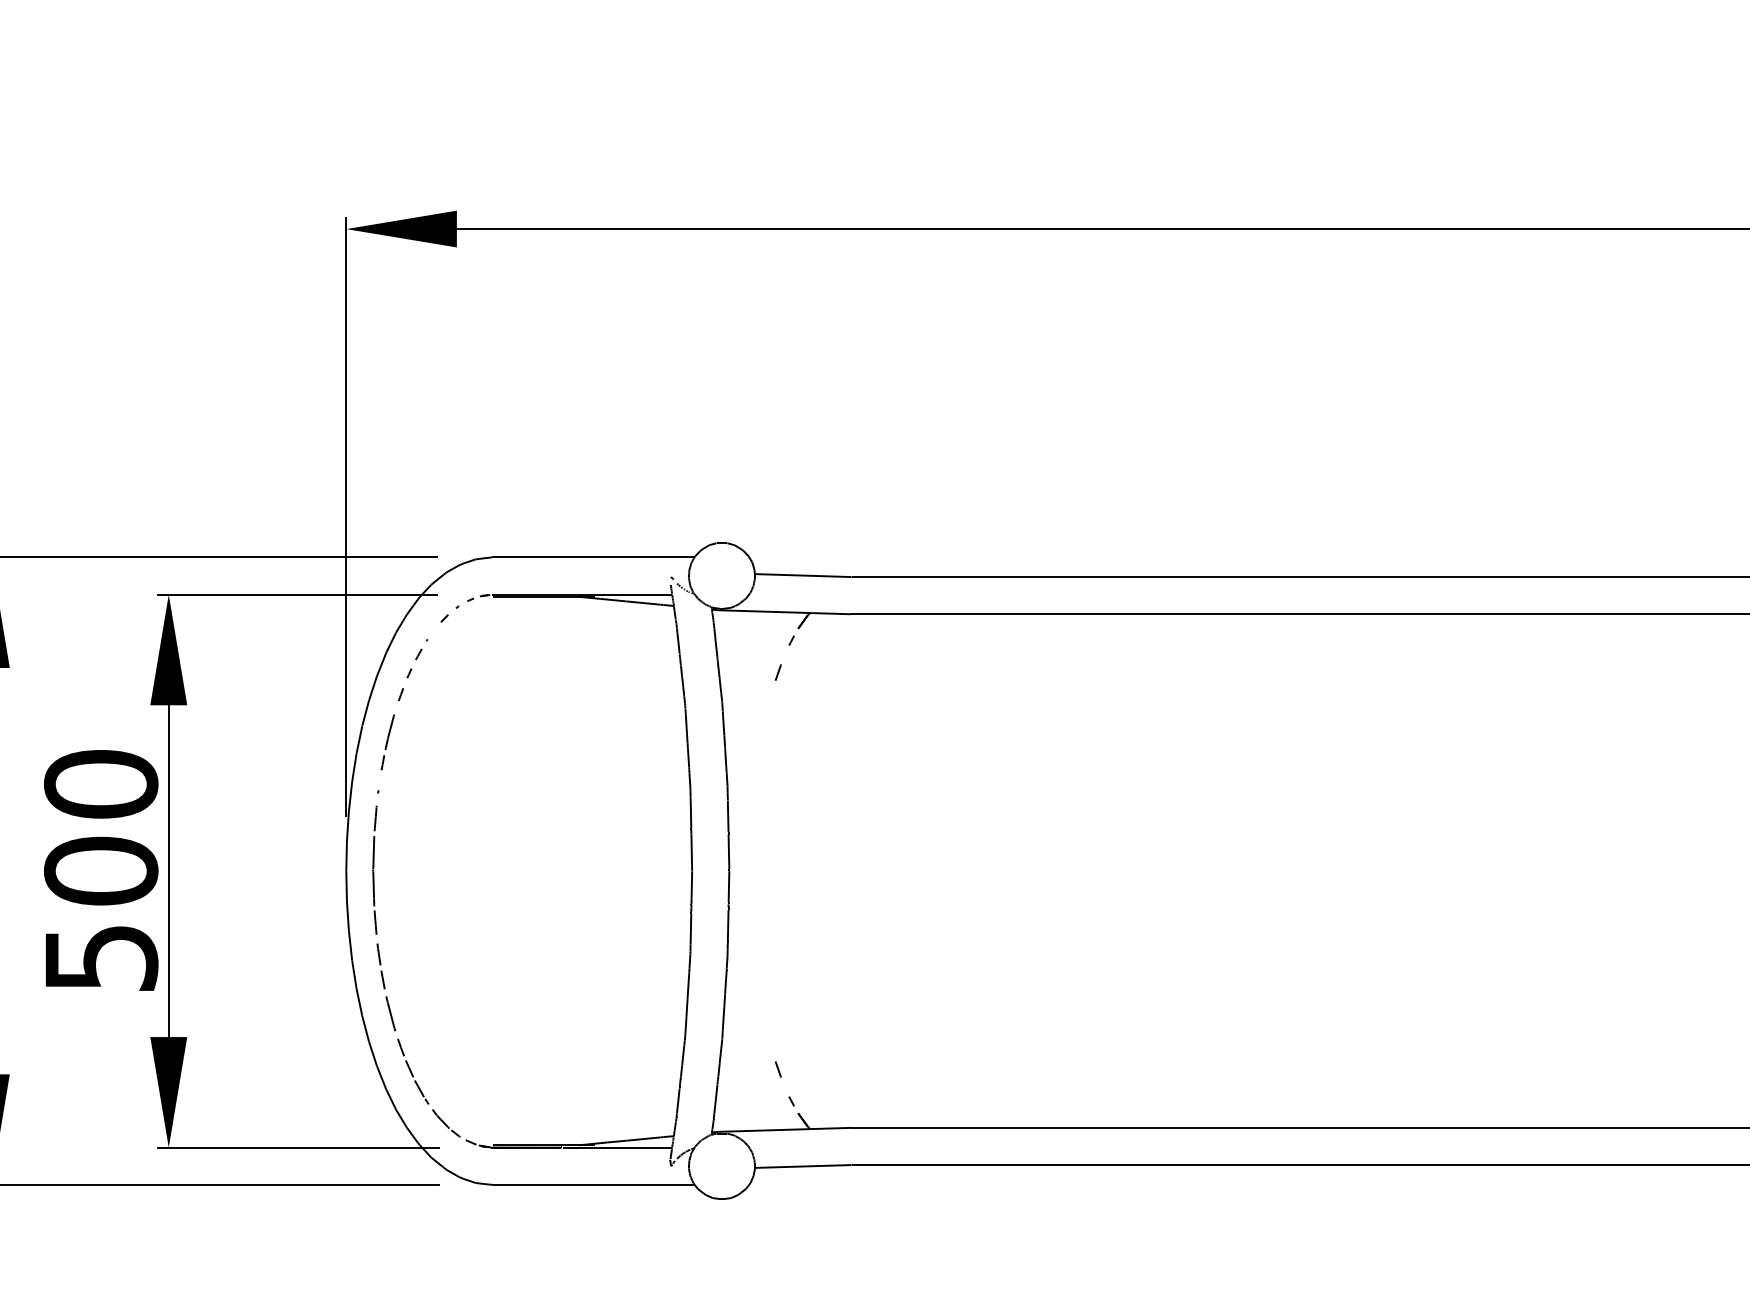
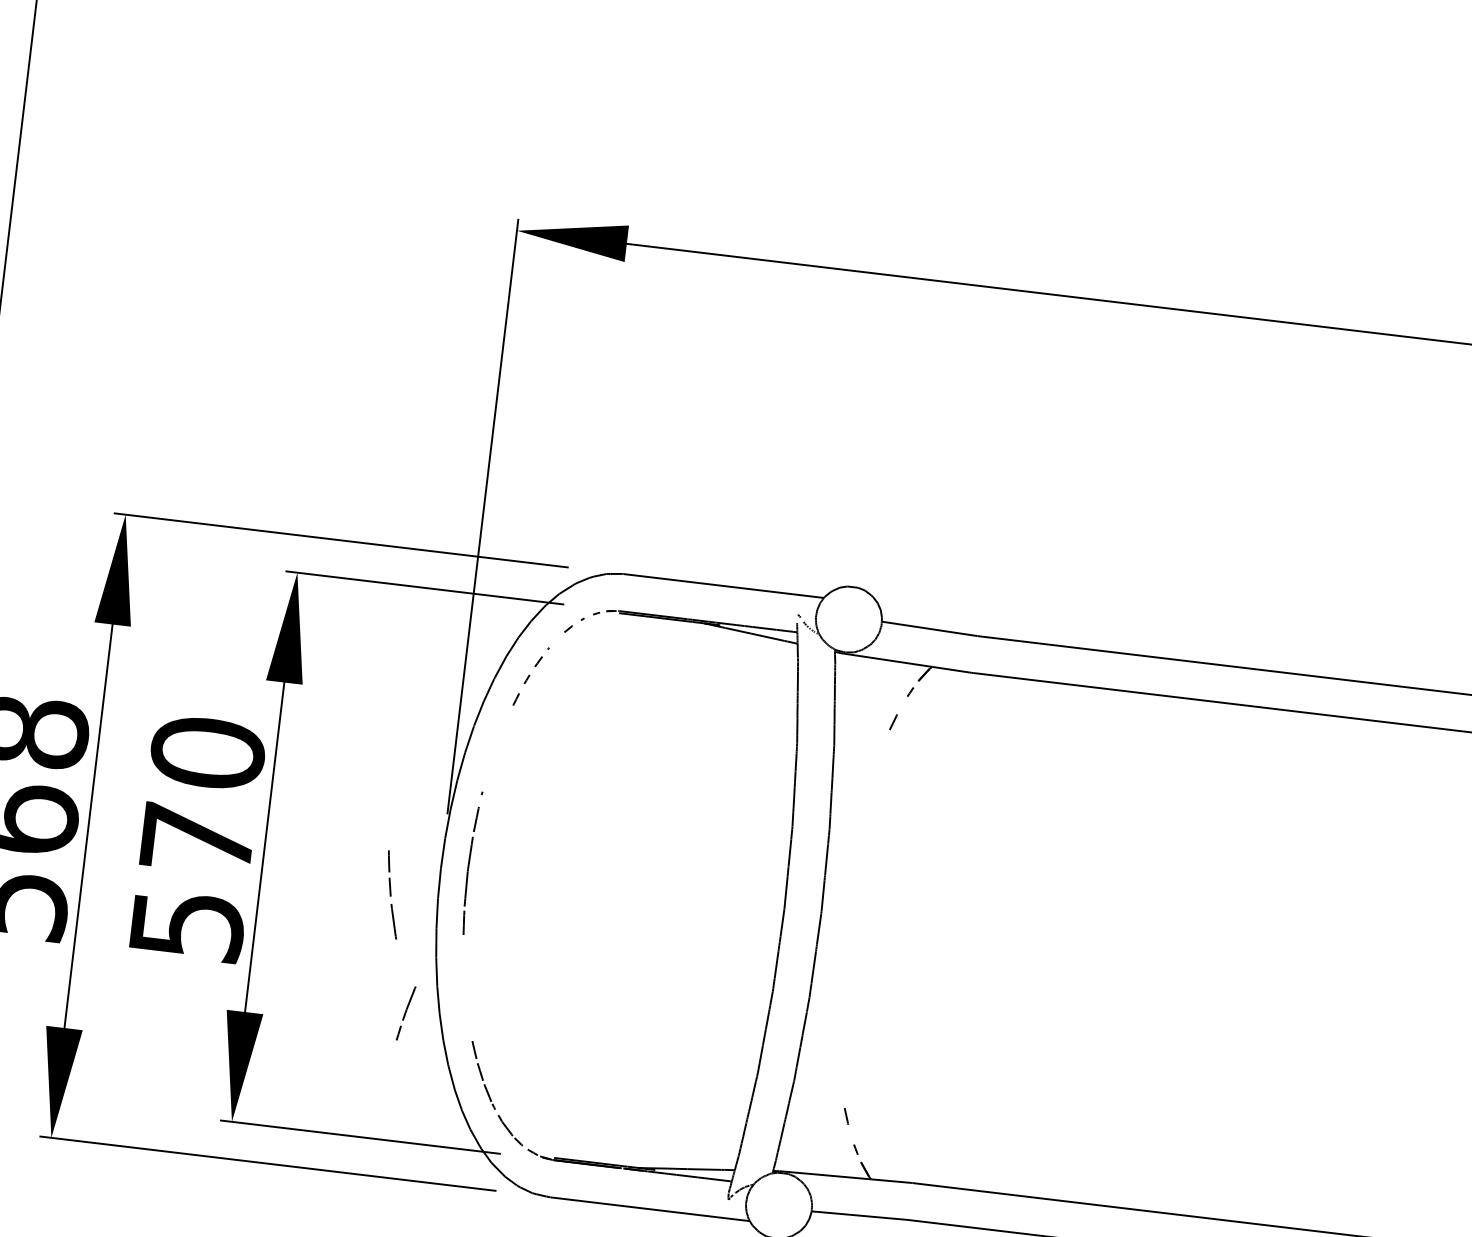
part: (387, 742) -> (405, 1013), moved
text: (101, 870) -> (197, 838), 500 -> 570
part: (386, 987) -> (392, 895), moved

